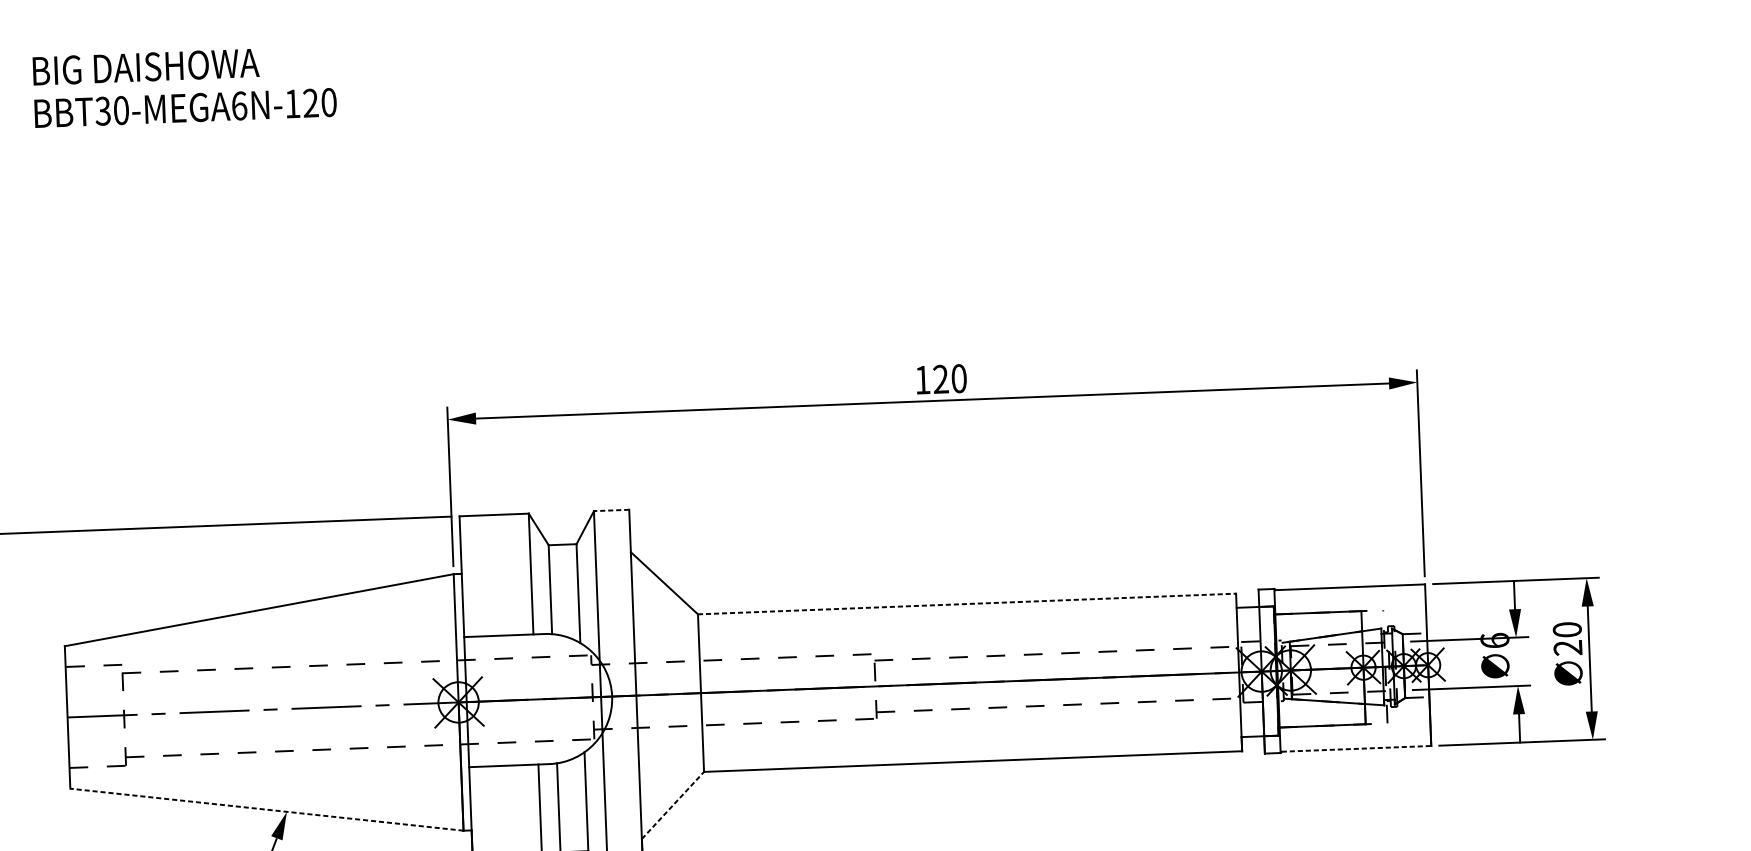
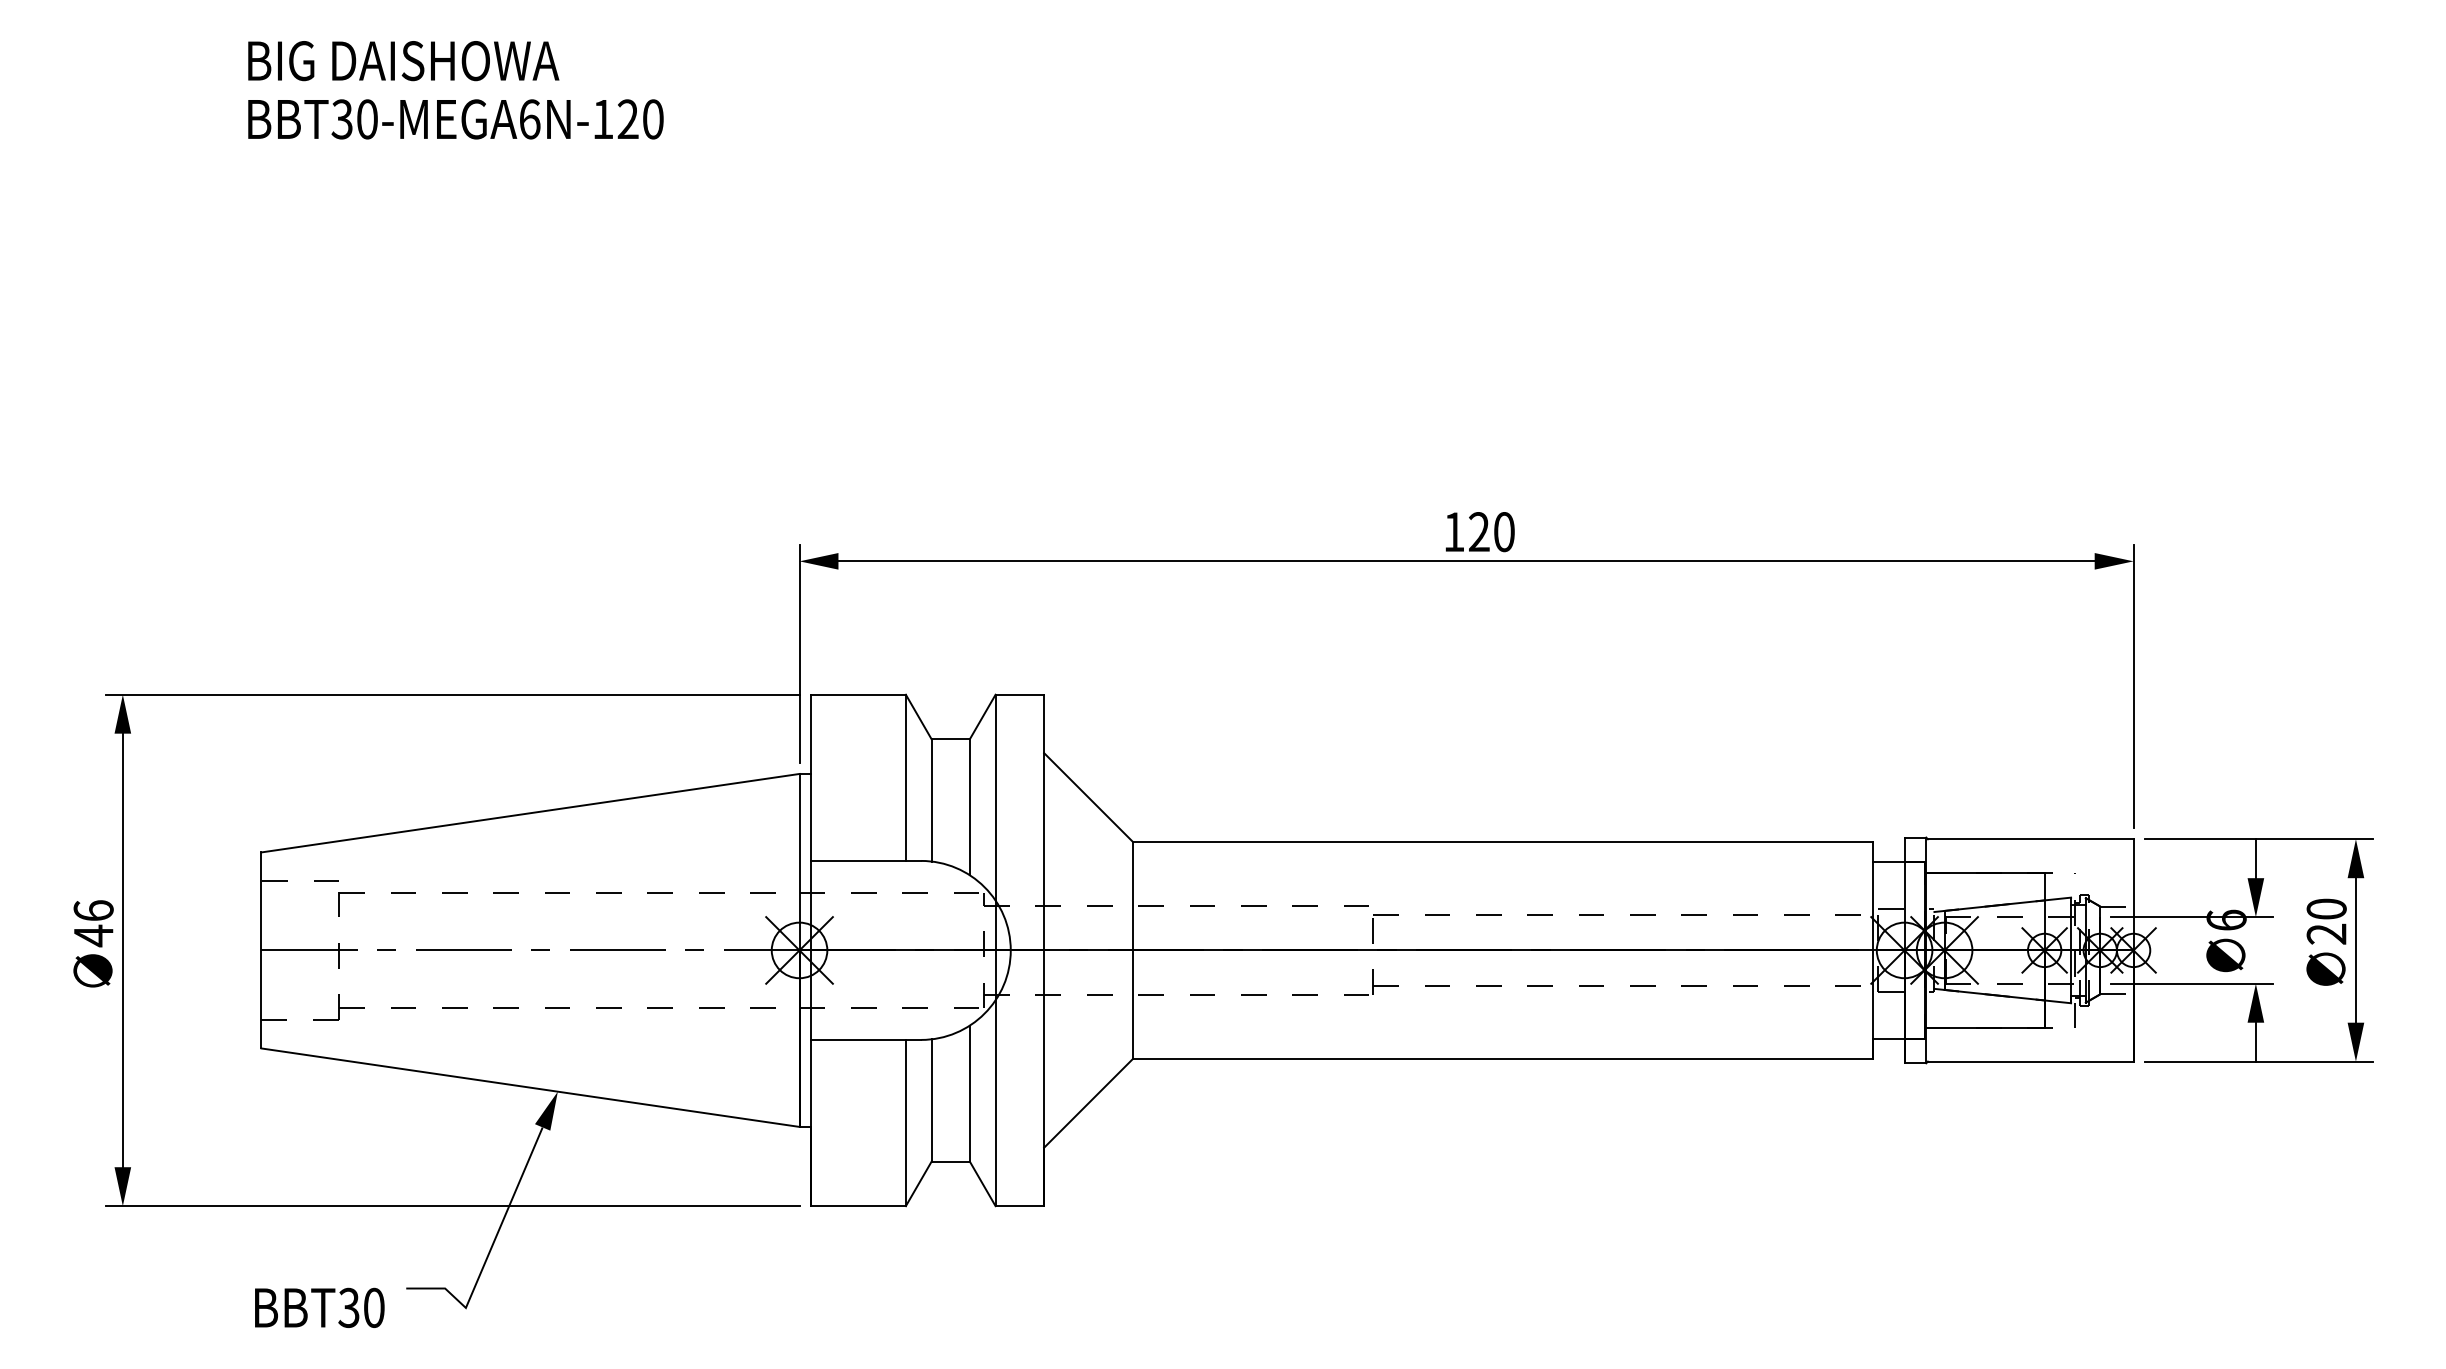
line: (611, 510) -> (1019, 694), dashed -> solid
line: (967, 604) -> (1503, 842), dashed -> solid
line: (1356, 748) -> (2030, 1061), dashed -> solid
line: (672, 805) -> (1088, 1103), dashed -> solid
line: (266, 809) -> (530, 1087), dashed -> solid

